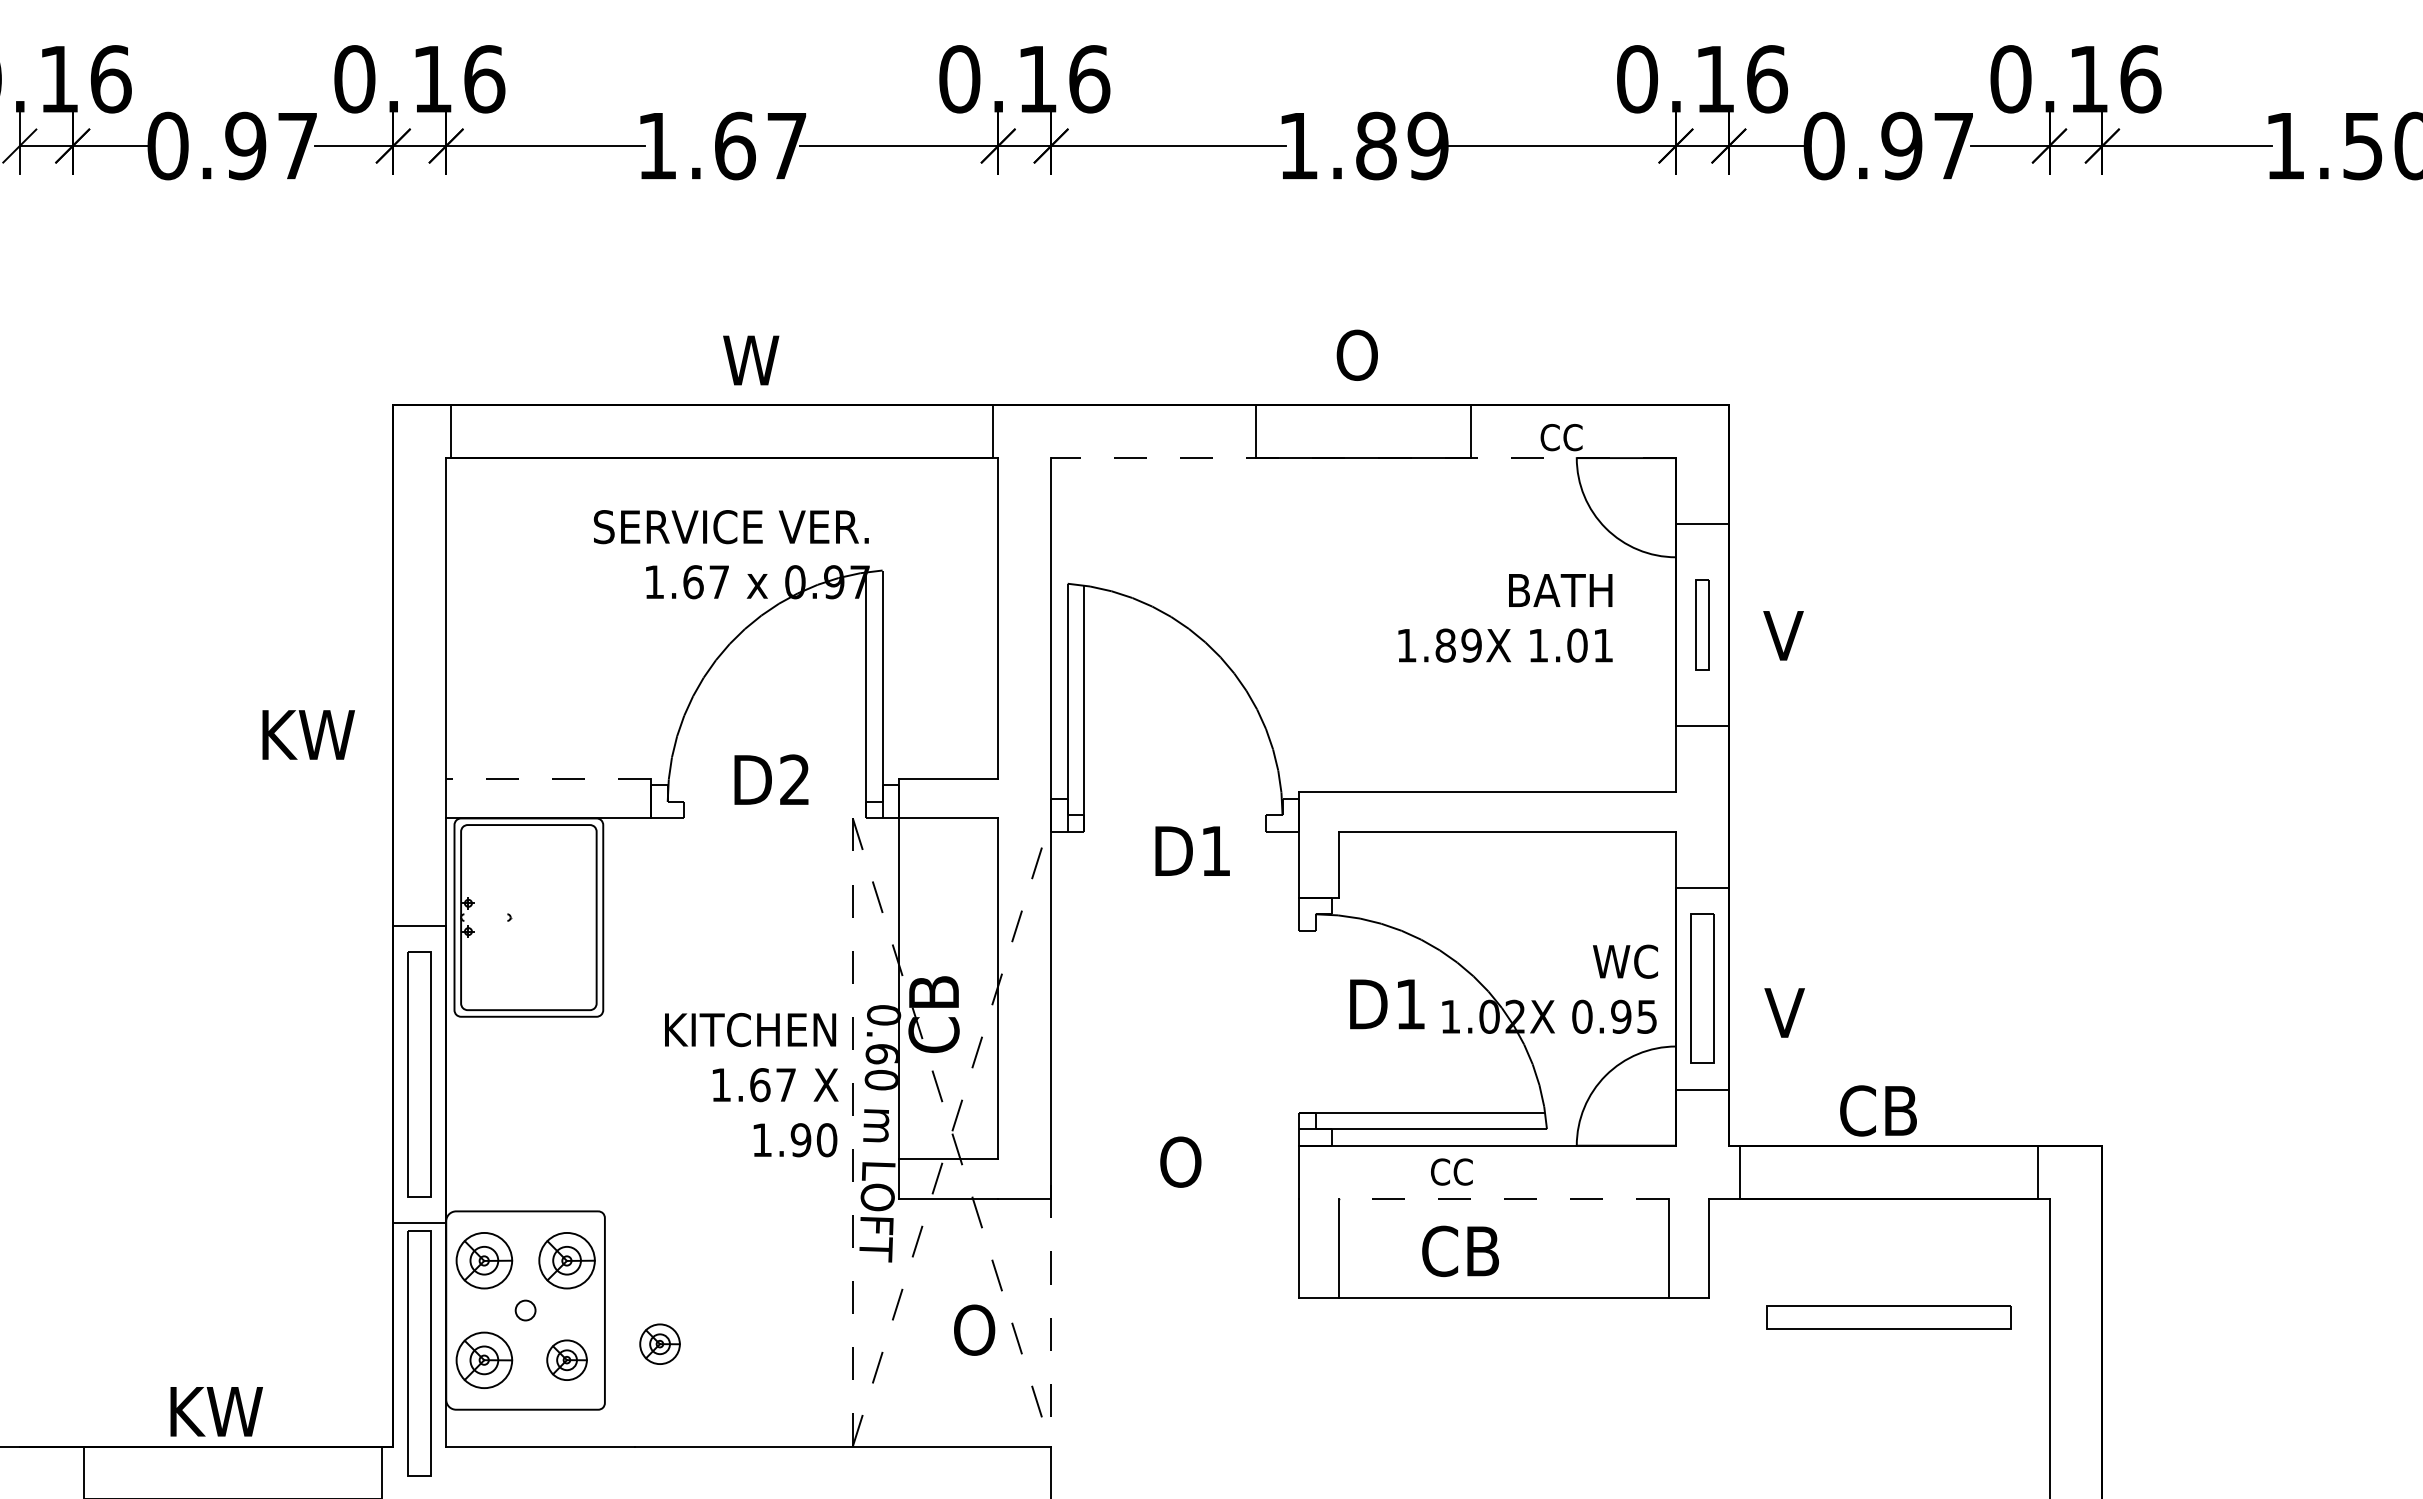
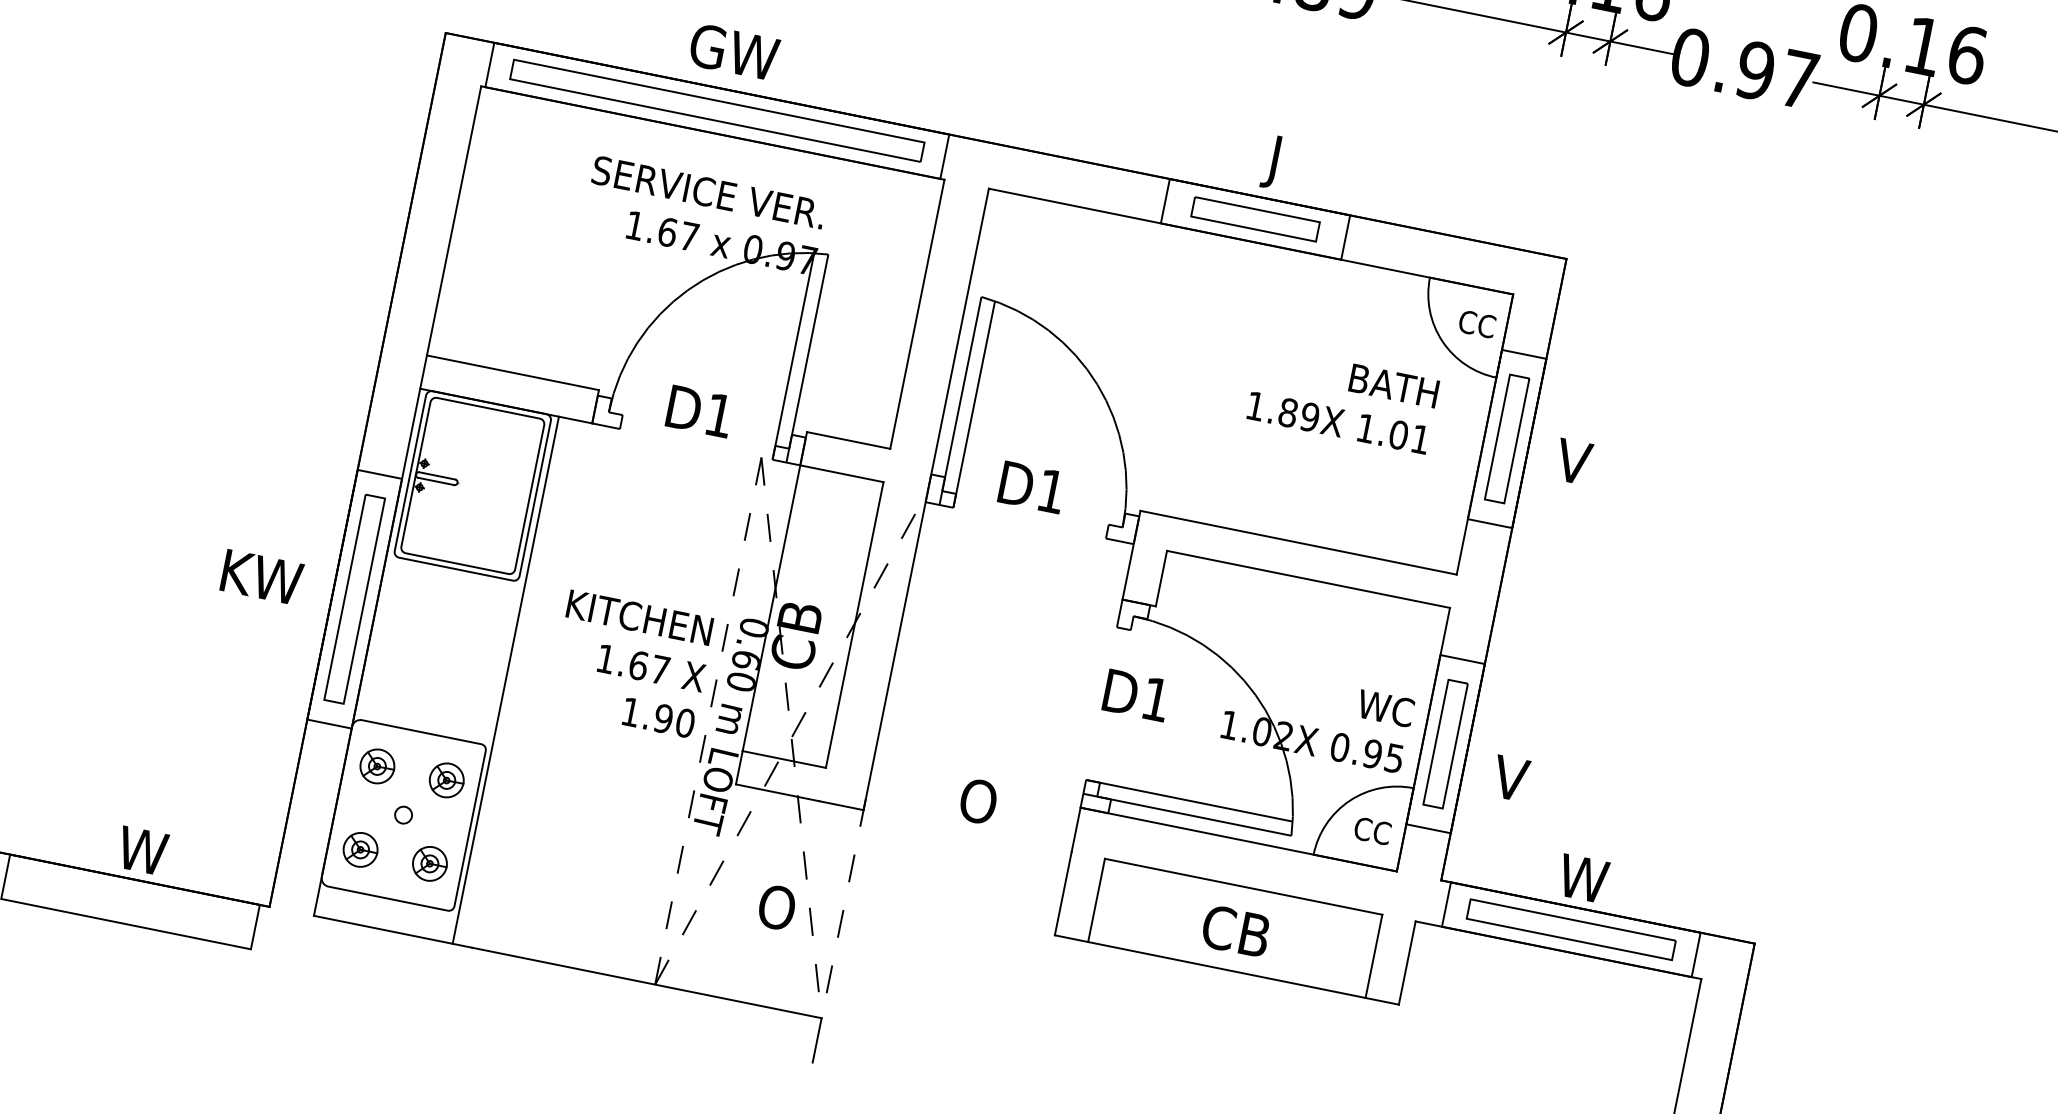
text: (696, 360) -> (707, 46), W -> GW
text: (1356, 361) -> (1261, 159), O -> J
part: (722, 431) -> (717, 110), added
part: (1363, 431) -> (1255, 219), added
text: (1561, 437) -> (1477, 324), moved
line: (1363, 458) -> (1250, 241), dashed -> solid
part: (1702, 624) -> (1507, 438), size x1.67
text: (308, 734) -> (262, 576), moved
line: (548, 778) -> (512, 372), dashed -> solid
text: (794, 779) -> (719, 414), D2 -> D1
text: (1192, 850) -> (1032, 486), moved
line: (485, 914) -> (436, 476), added
line: (485, 920) -> (435, 481), added
text: (1387, 1004) -> (1136, 695), moved
text: (1879, 1110) -> (1573, 876), CB -> W
line: (611, 1132) -> (505, 680), added
text: (1451, 1171) -> (1372, 830), moved
line: (1503, 1198) -> (1243, 886), dashed -> solid
text: (1460, 1250) -> (1236, 930), moved
part: (484, 1260) -> (377, 766), size x0.71
part: (566, 1260) -> (446, 780), size x0.71
part: (1888, 1317) -> (1570, 929), moved
part: (659, 1343) -> (510, 865), removed
part: (419, 1353) -> (307, 833), removed
part: (484, 1359) -> (360, 849), size x0.71
text: (187, 1411) -> (102, 842), KW -> W

